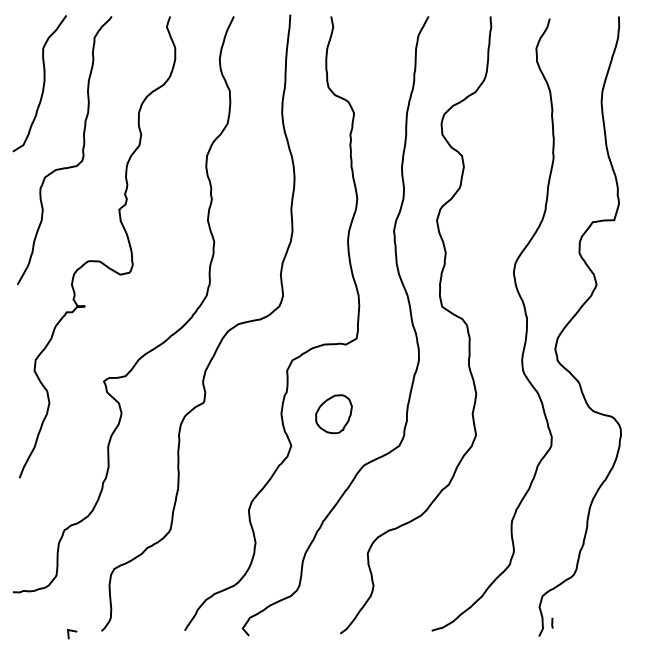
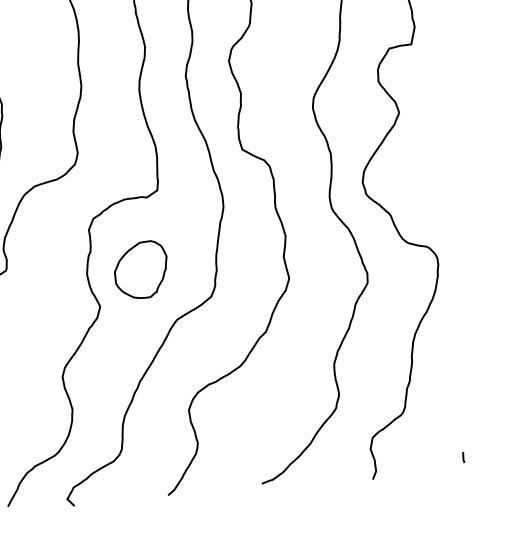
part: (333, 414) -> (140, 270), size x1.43
line: (552, 622) -> (463, 456), moved

